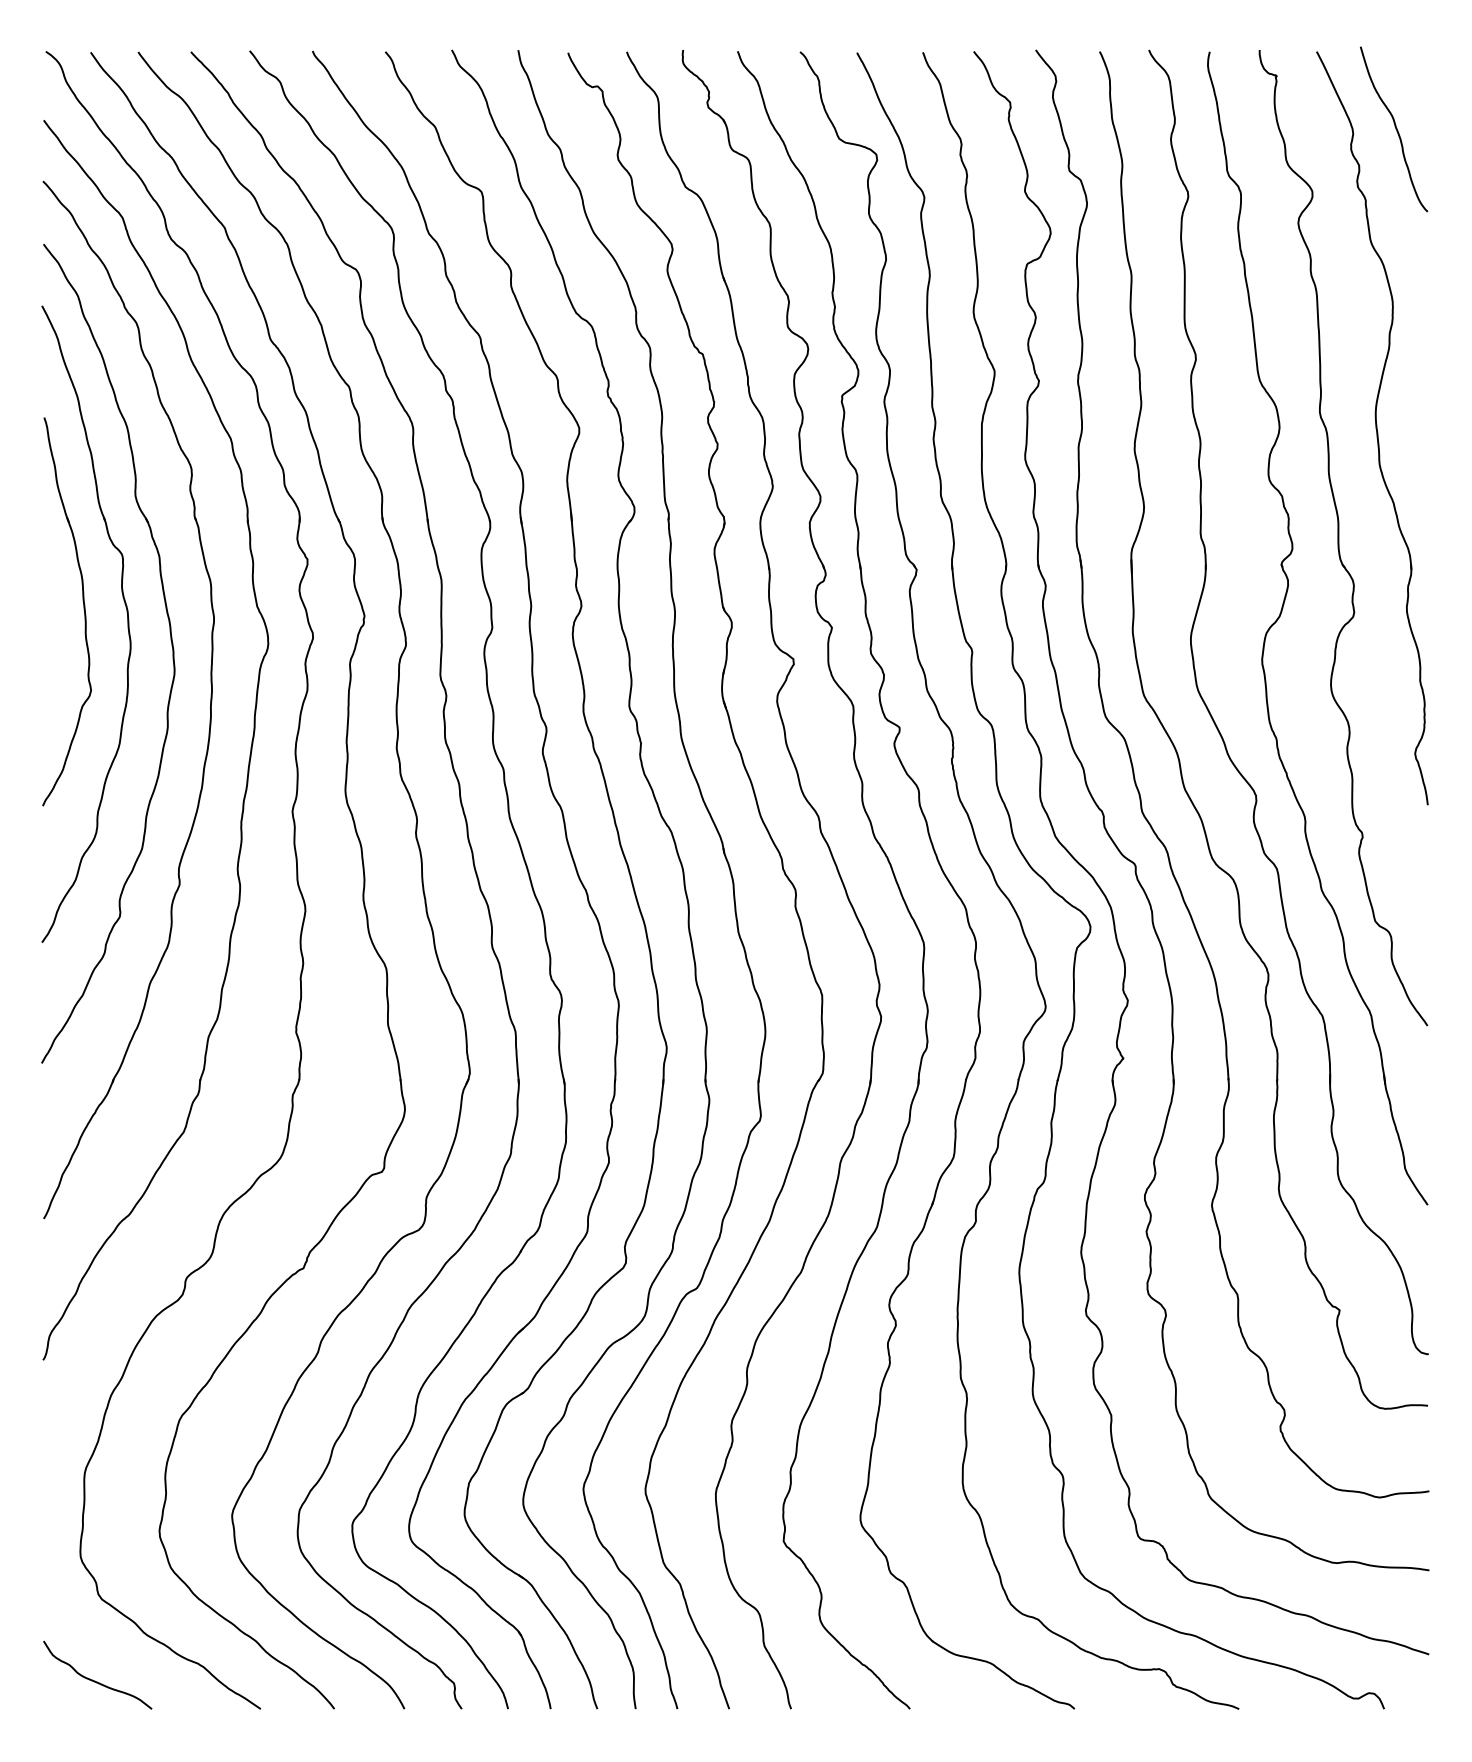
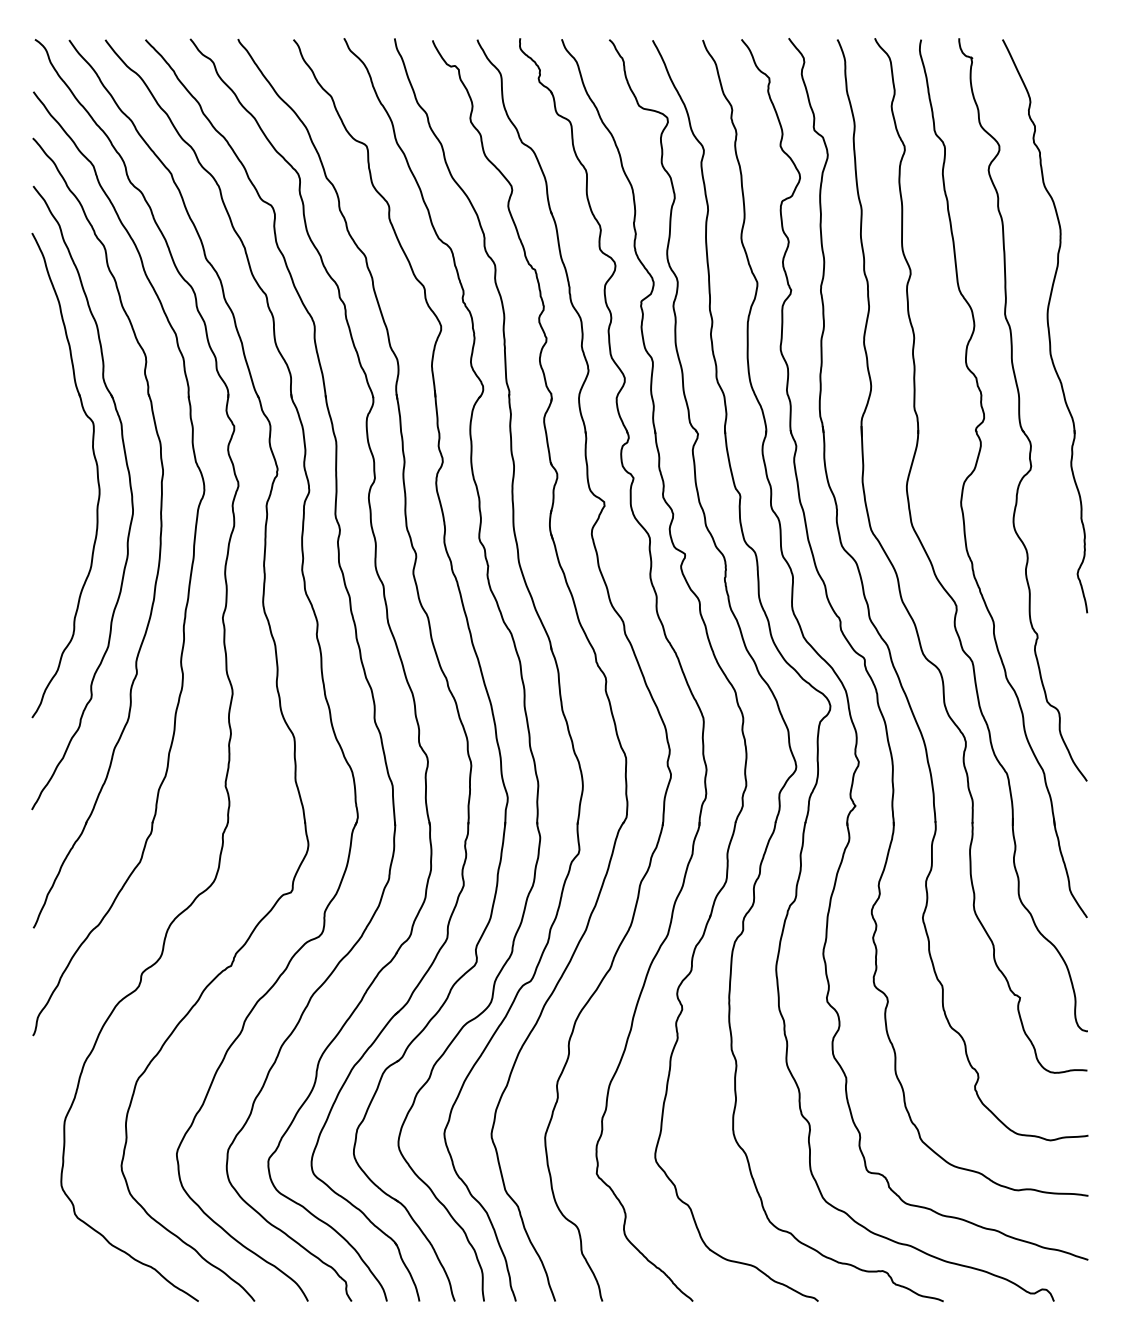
curve: (1395, 129) -> (1062, 98), removed
part: (83, 609) -> (63, 464), removed
curve: (95, 1680) -> (72, 1279), removed

